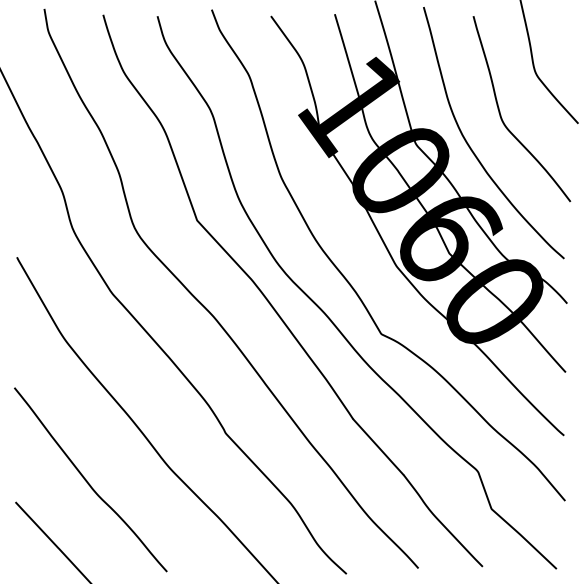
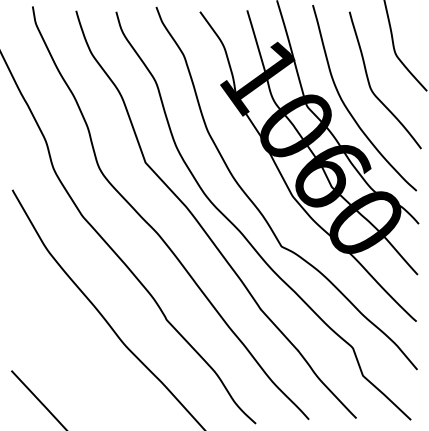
curve: (87, 480) -> (64, 354), removed

